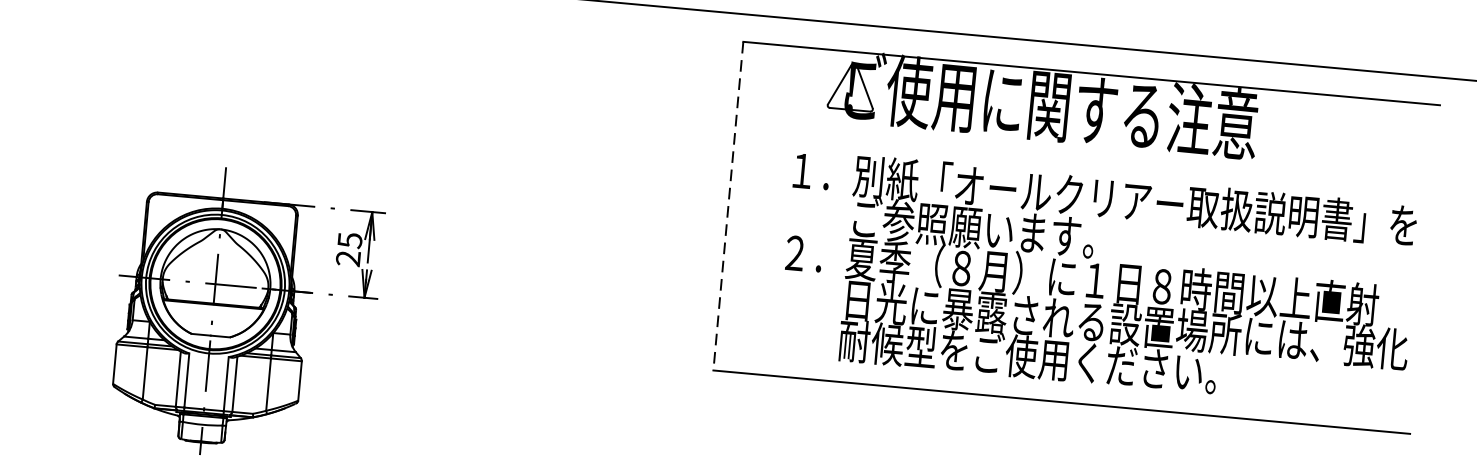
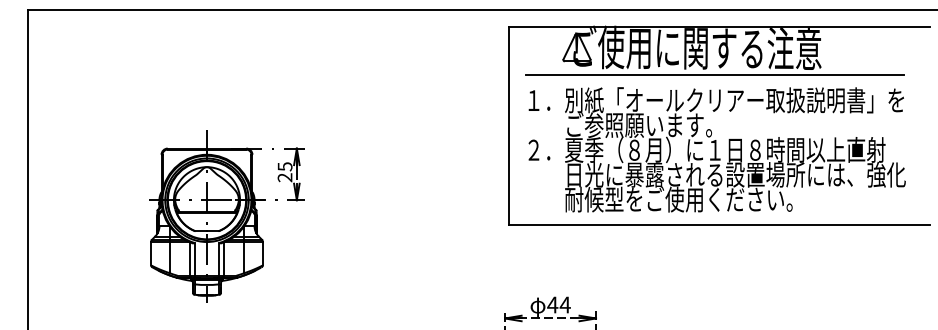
line: (1077, 154) -> (715, 75), added
line: (728, 207) -> (509, 126), dashed -> solid
text: (1097, 279) -> (716, 149), moved

